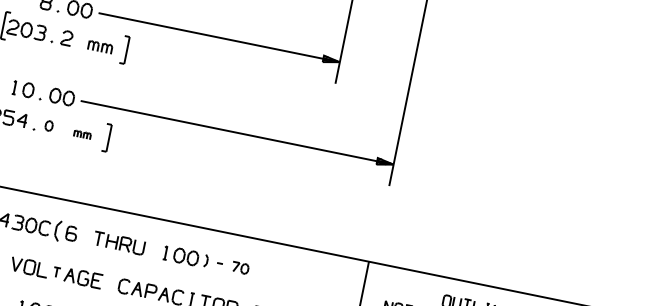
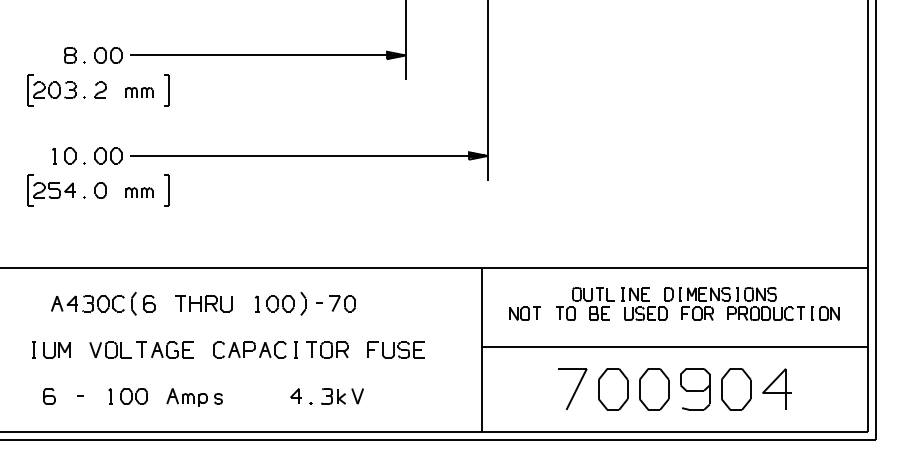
part: (48, 125) -> (100, 190), size x1.43
part: (82, 134) -> (139, 192), size x1.43
part: (206, 260) -> (303, 303), size x1.67
part: (240, 267) -> (342, 303), size x1.43
part: (56, 272) -> (141, 349), size x1.43

